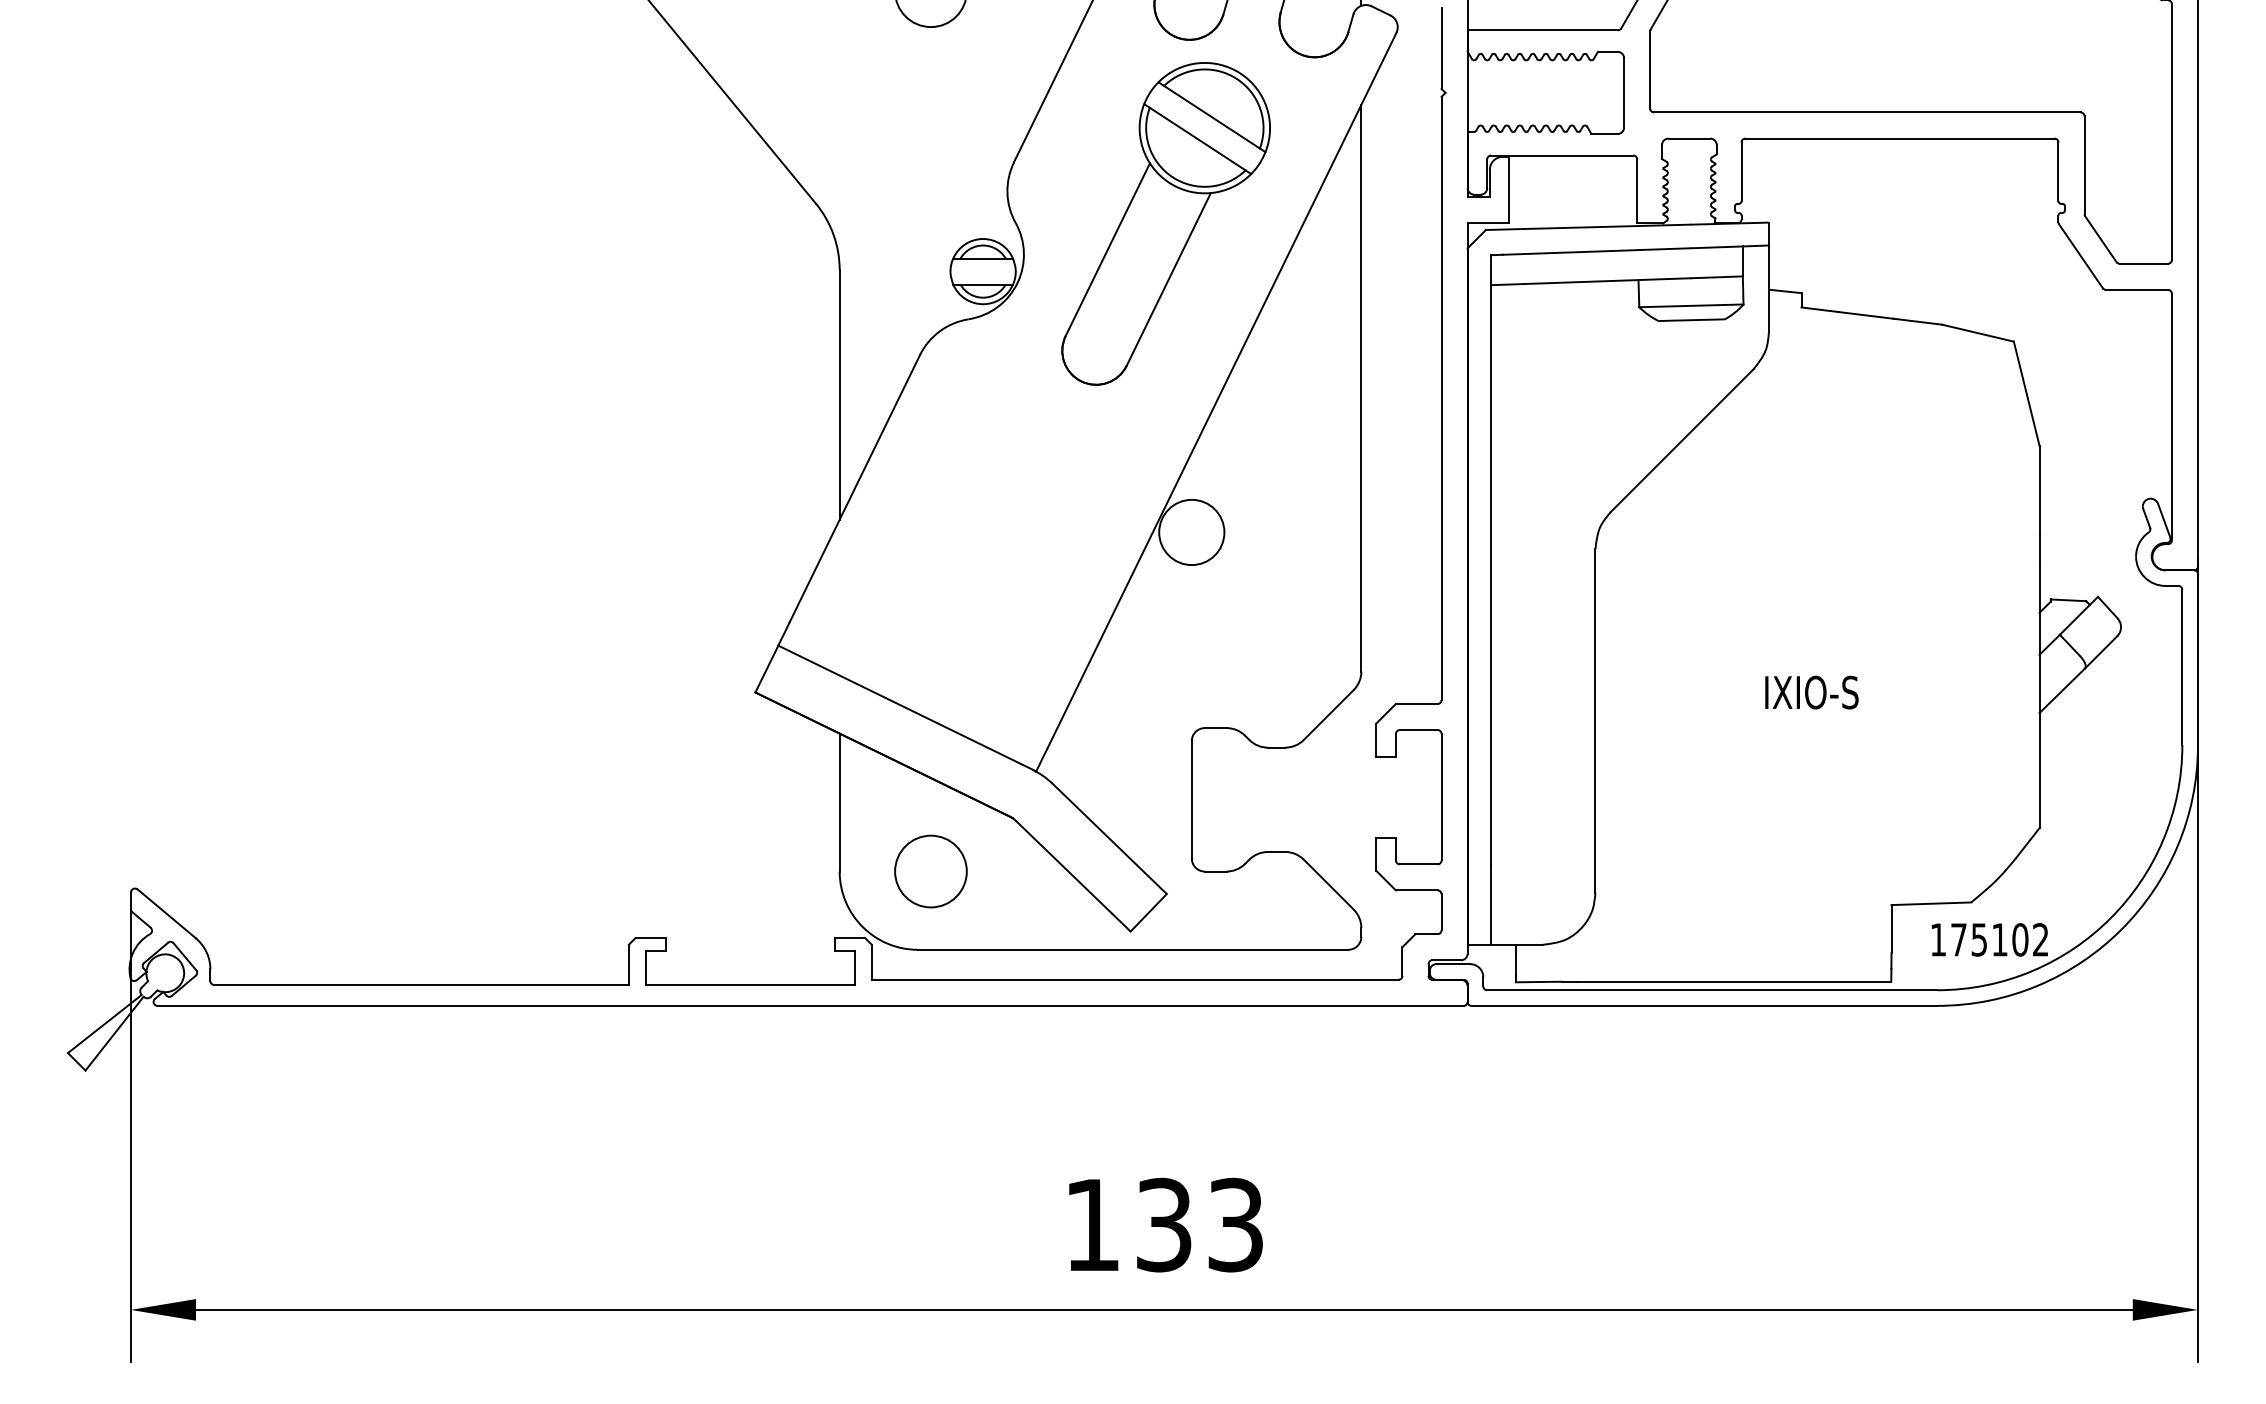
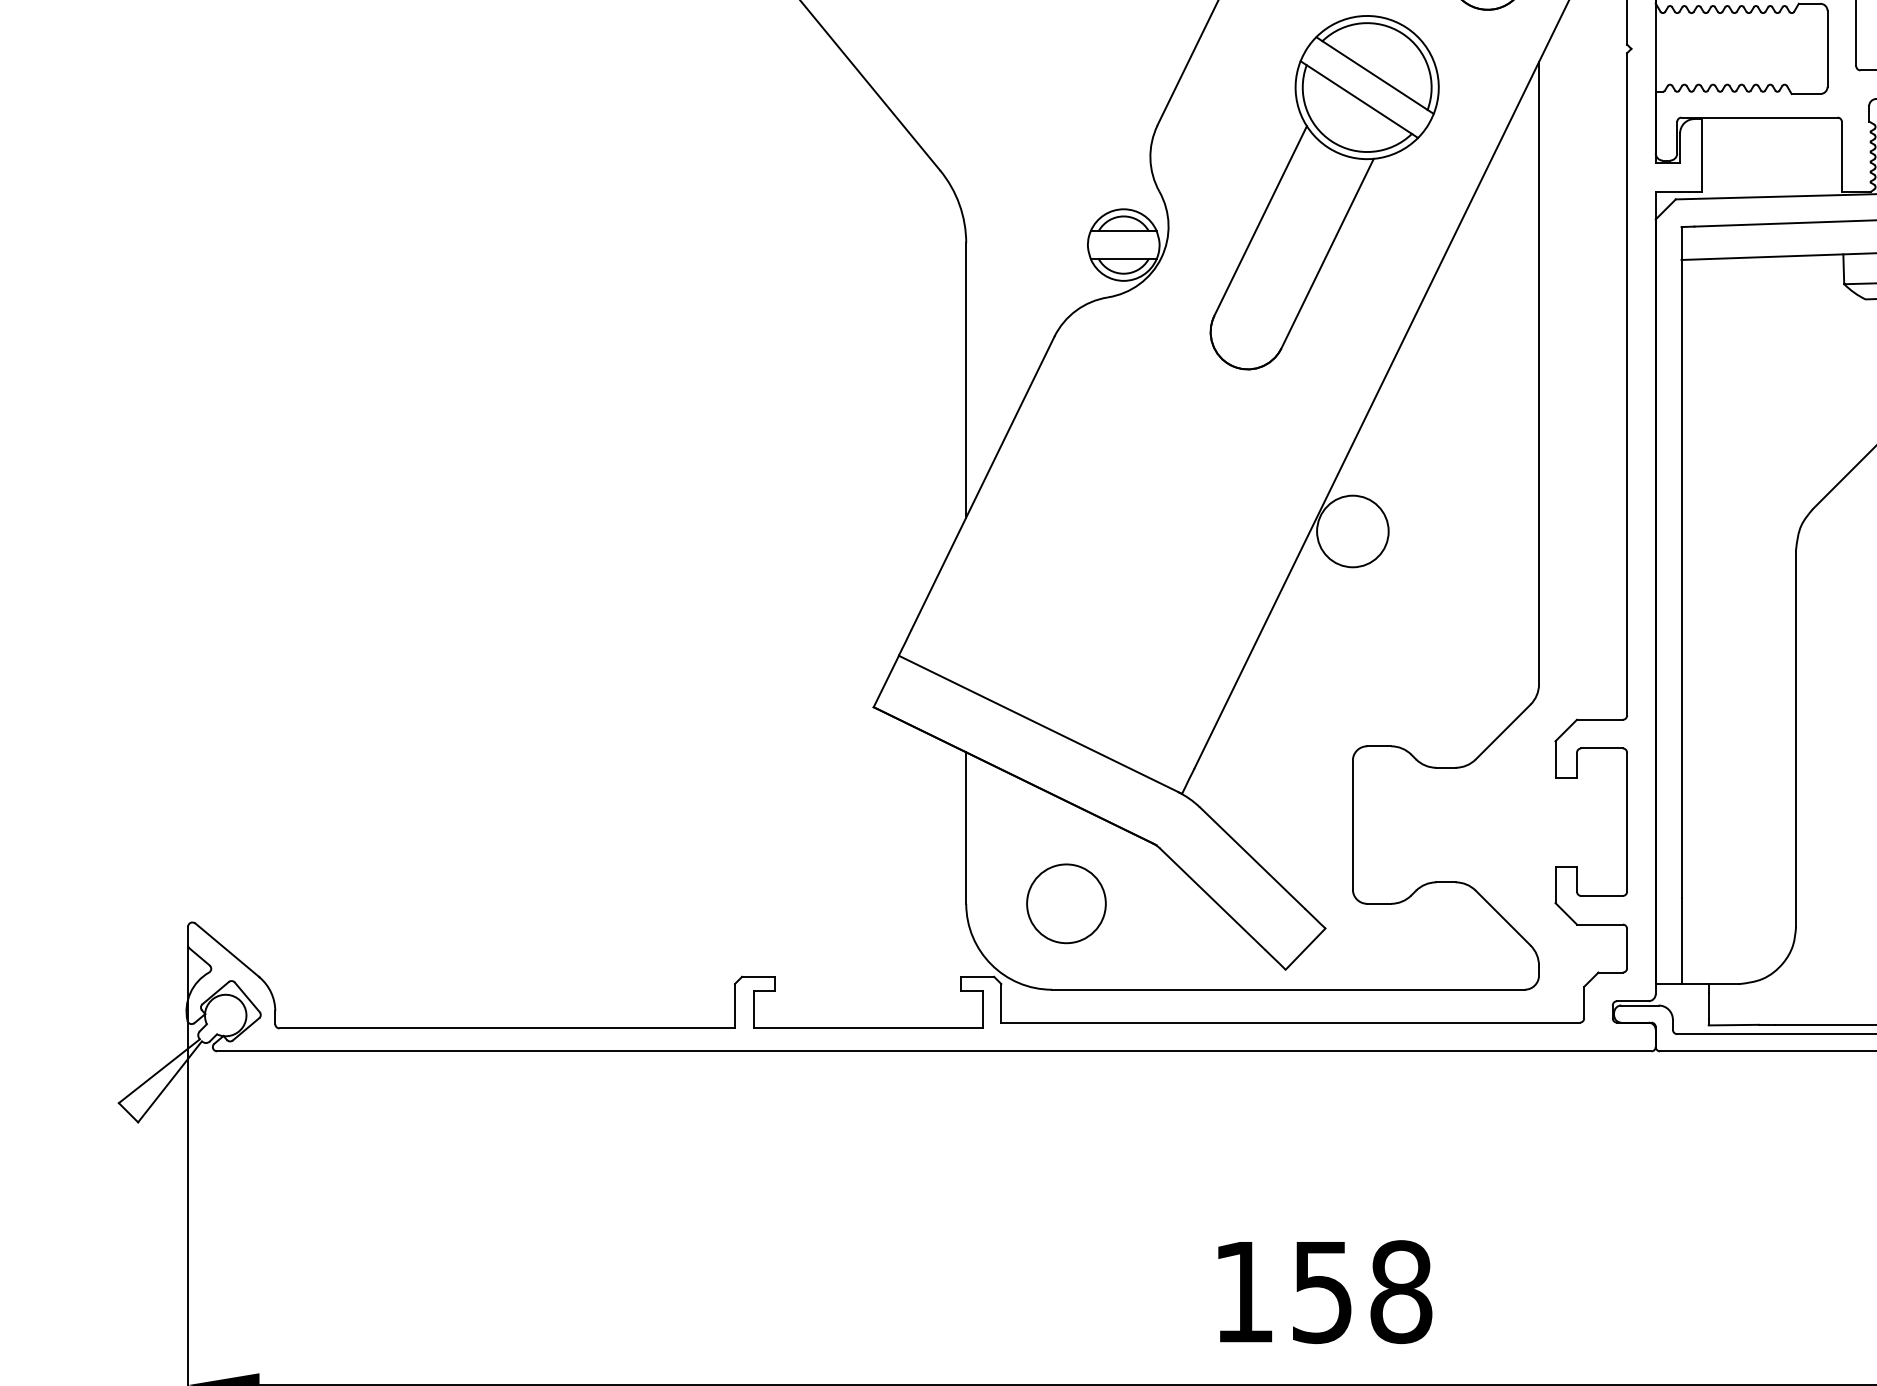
text: (1200, 1224) -> (1362, 1291), 133 -> 158

